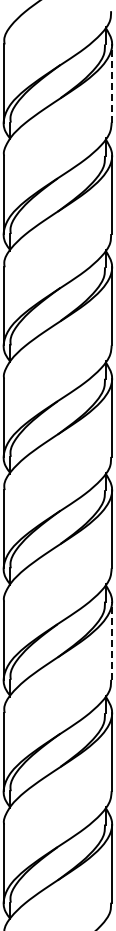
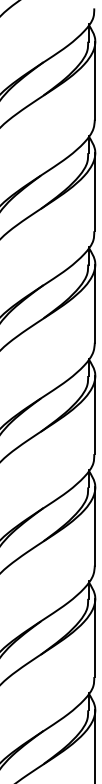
line: (111, 83) -> (94, 80), dashed -> solid
line: (111, 640) -> (94, 637), dashed -> solid

